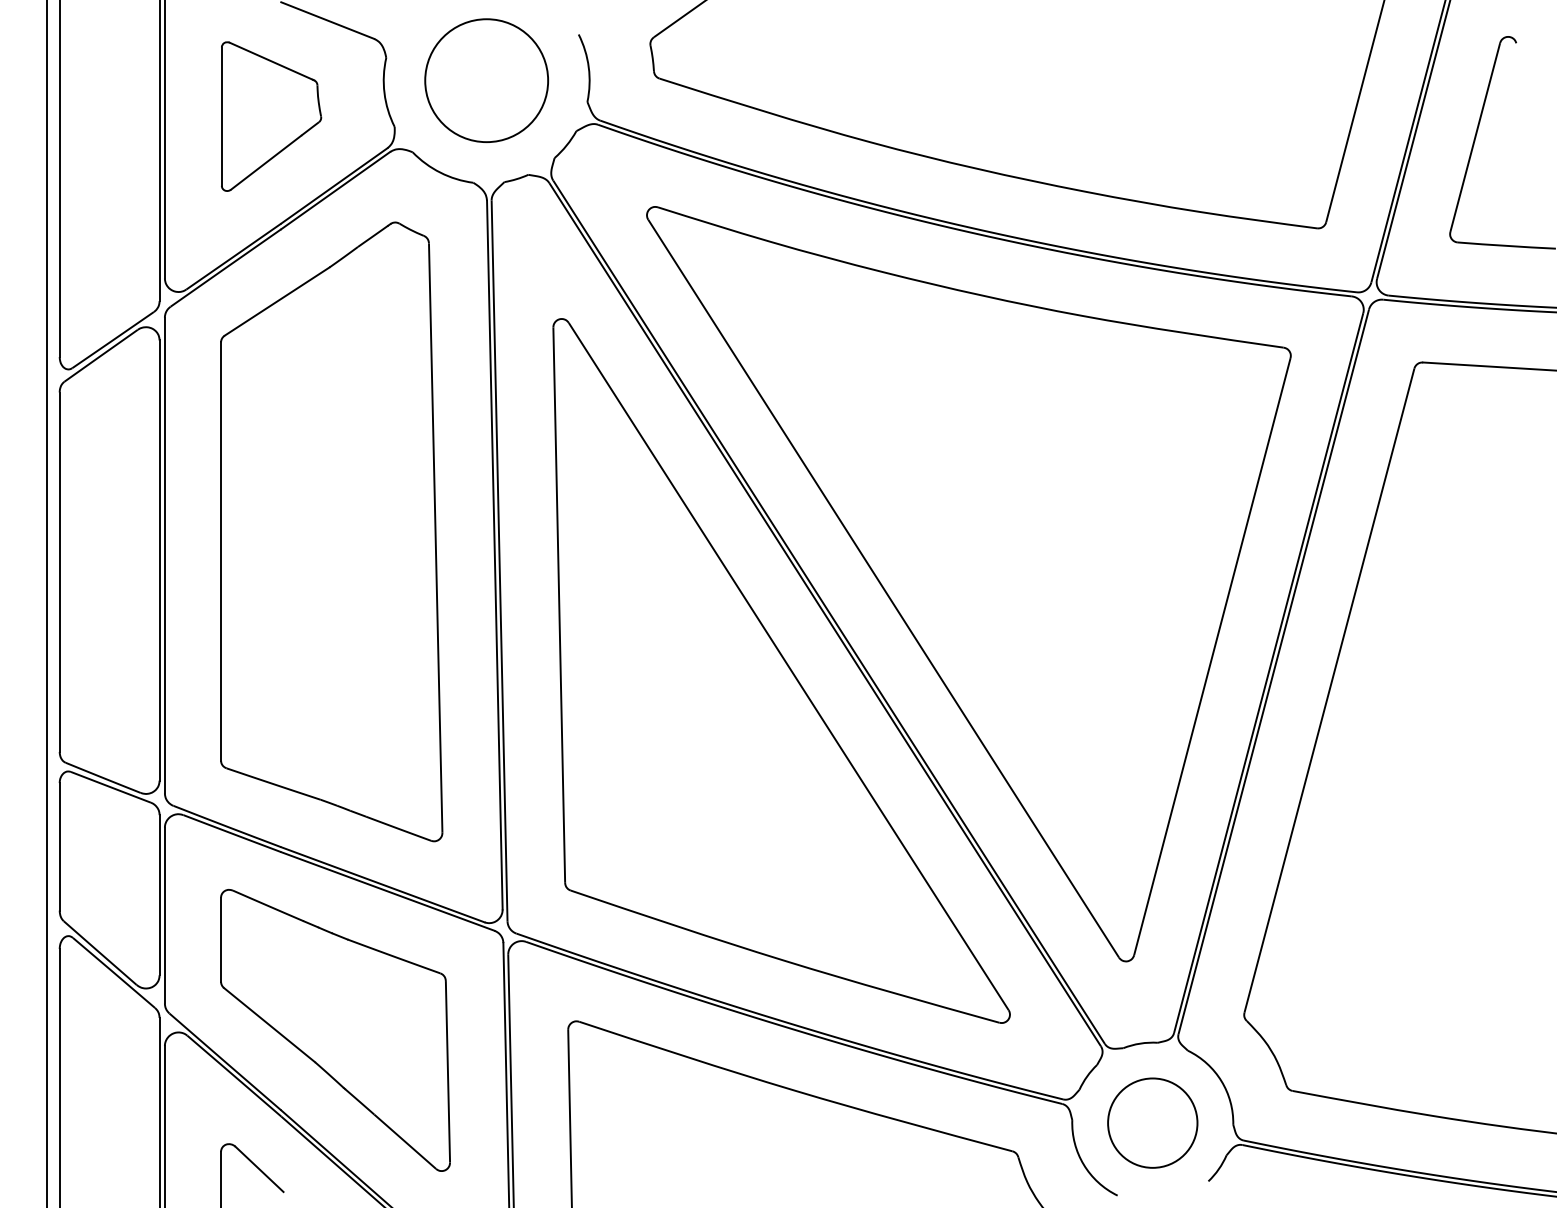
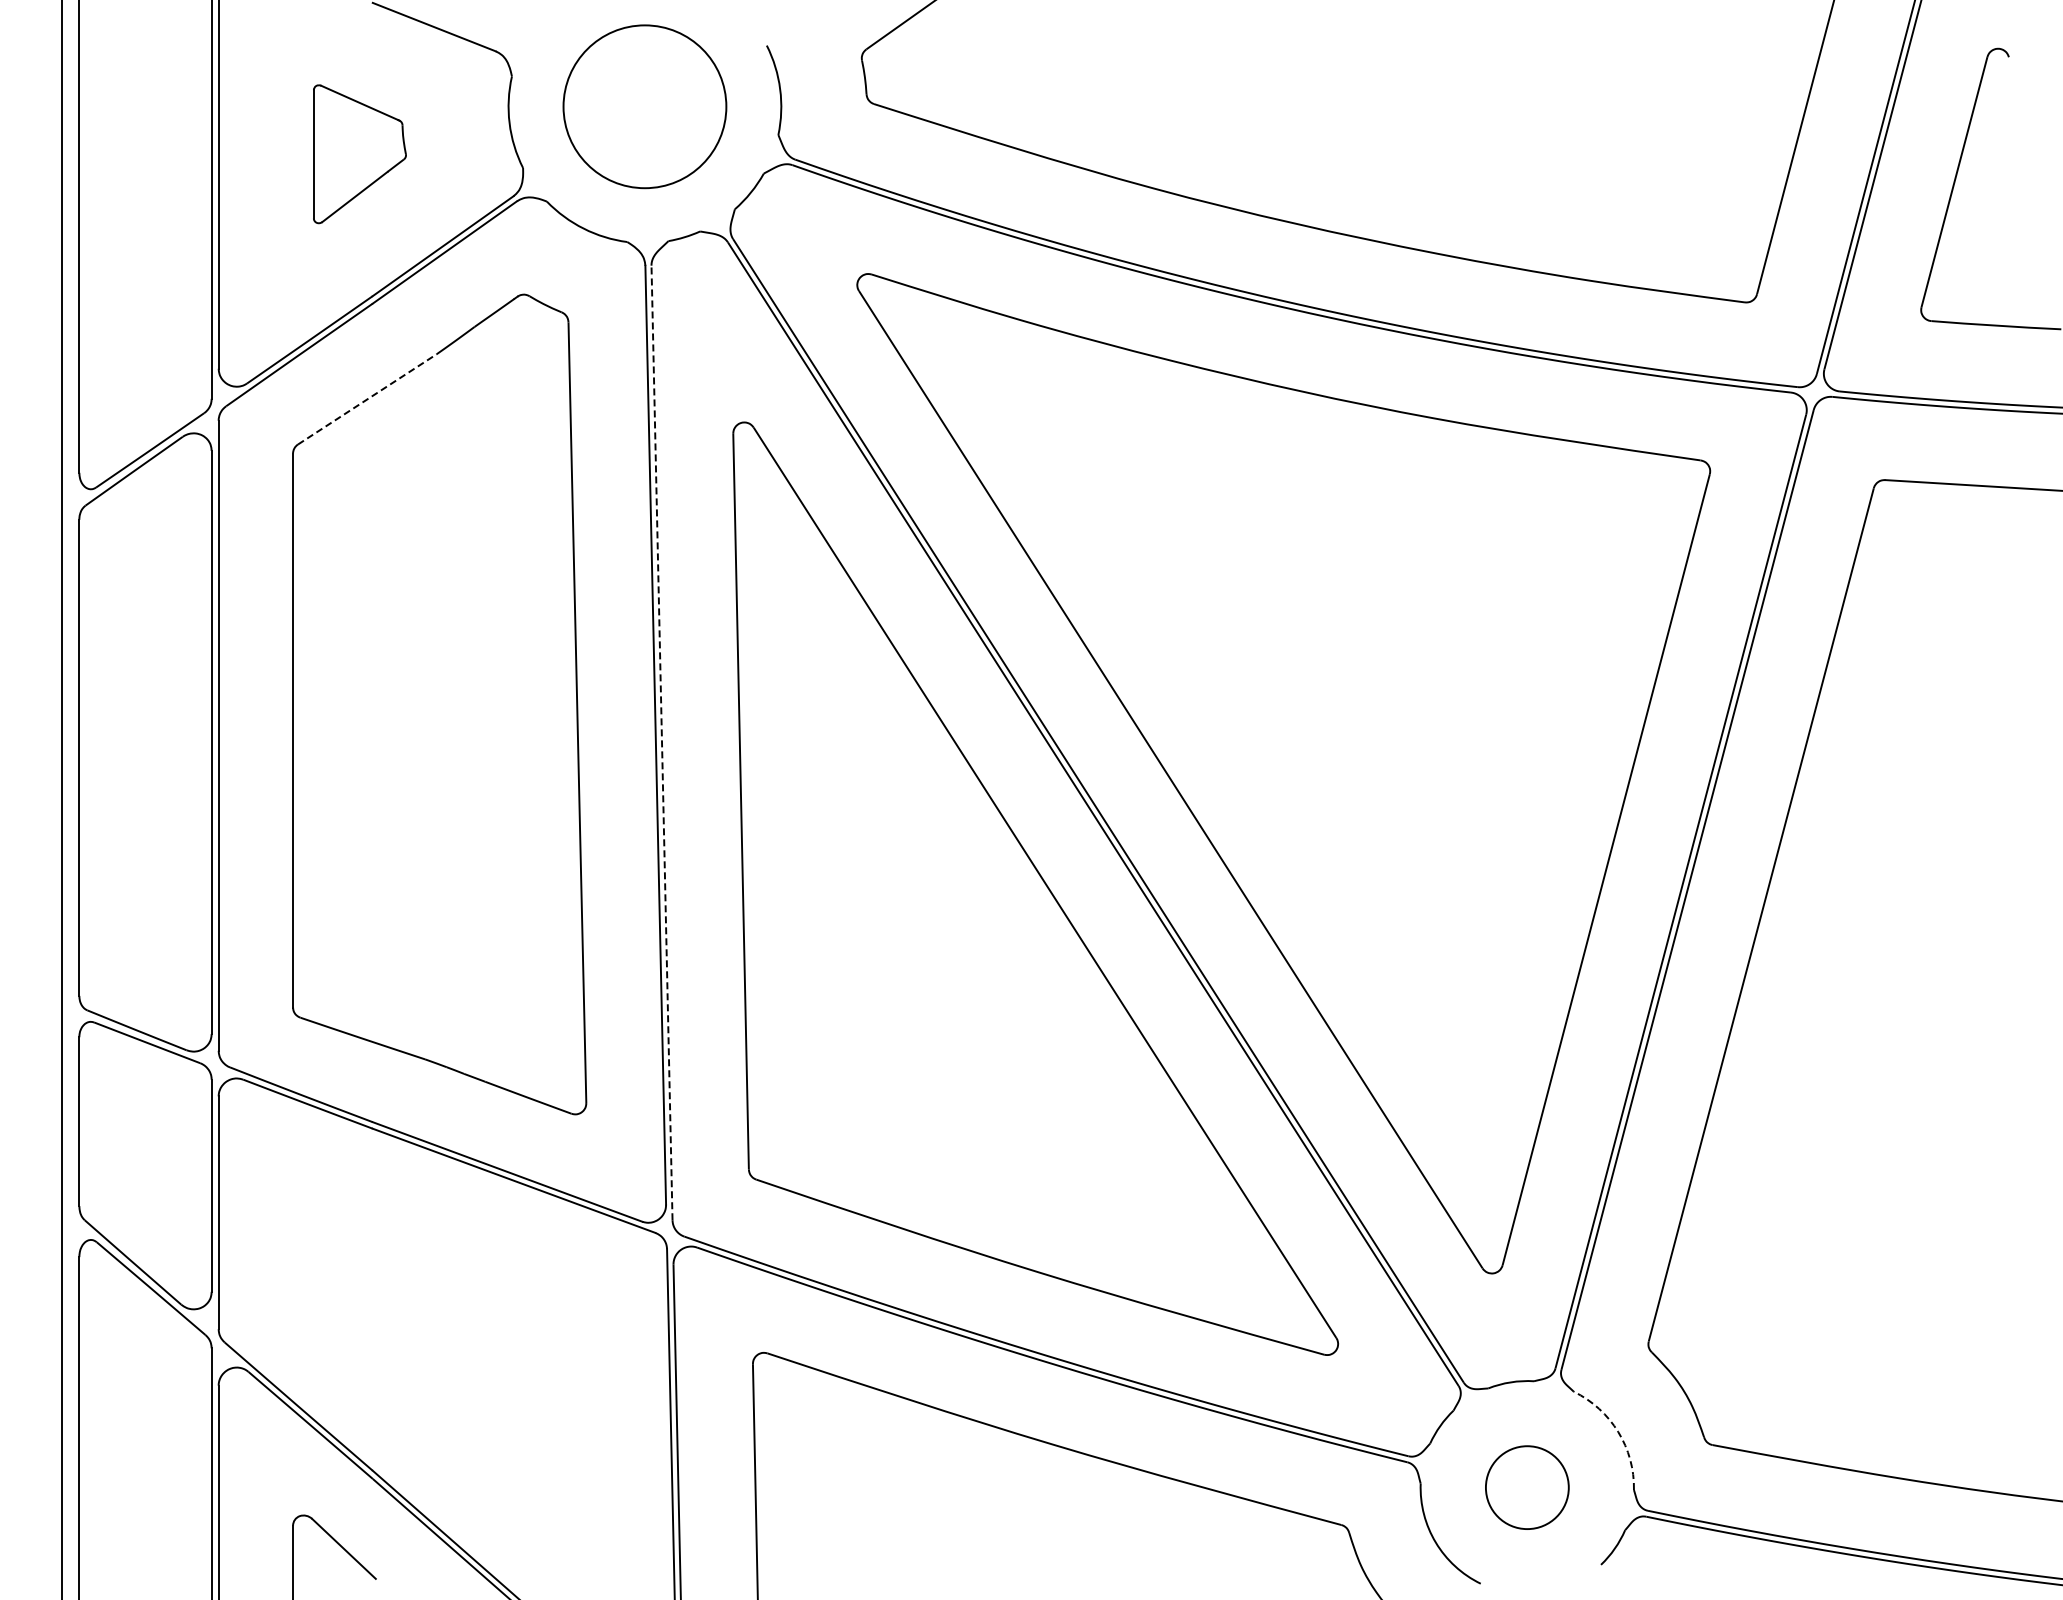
part: (271, 115) -> (359, 153), size x0.7
line: (277, 301) -> (367, 399), solid -> dashed
line: (499, 559) -> (662, 741), solid -> dashed
part: (335, 1030) -> (444, 1364), removed
arc: (1221, 1081) -> (1618, 1432), solid -> dashed
circle: (1152, 1122) -> (1527, 1487), size x0.7

